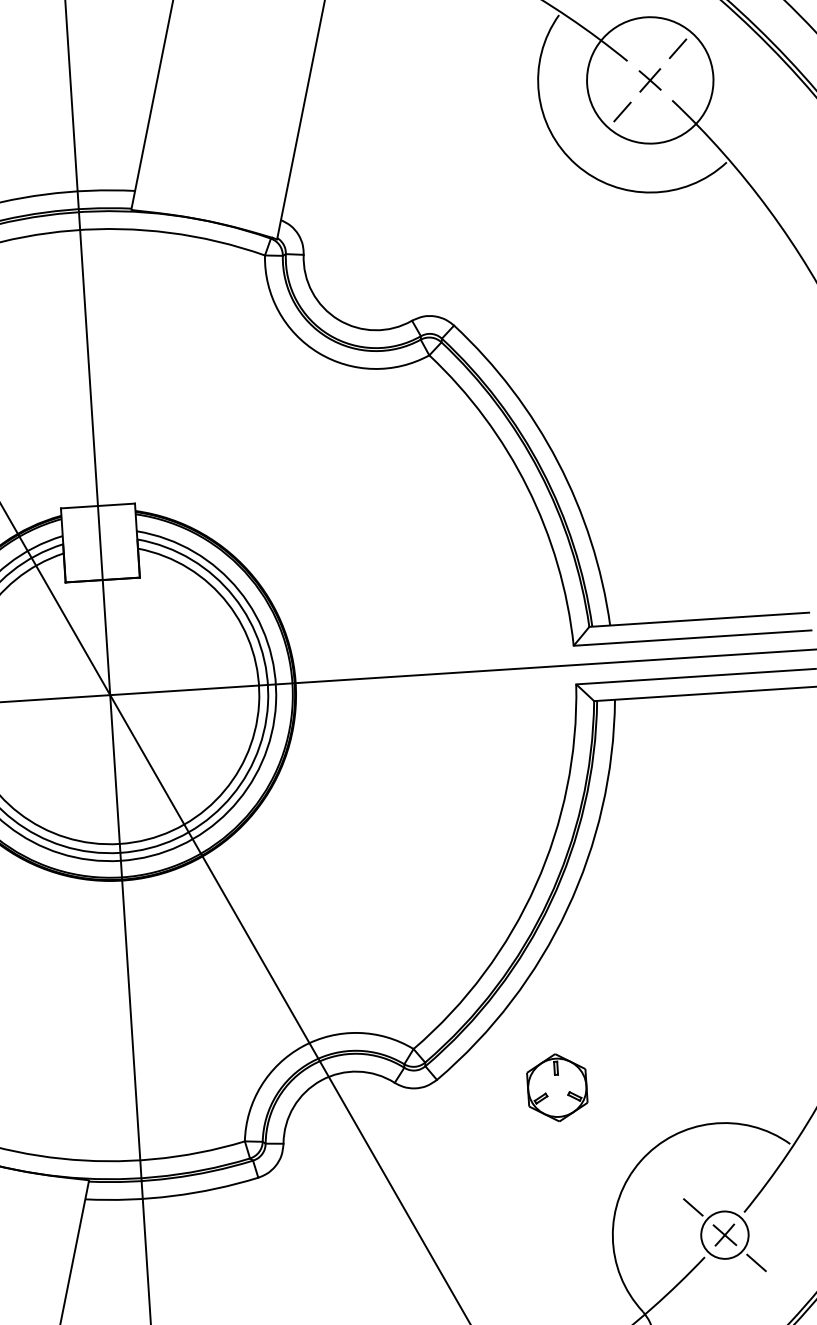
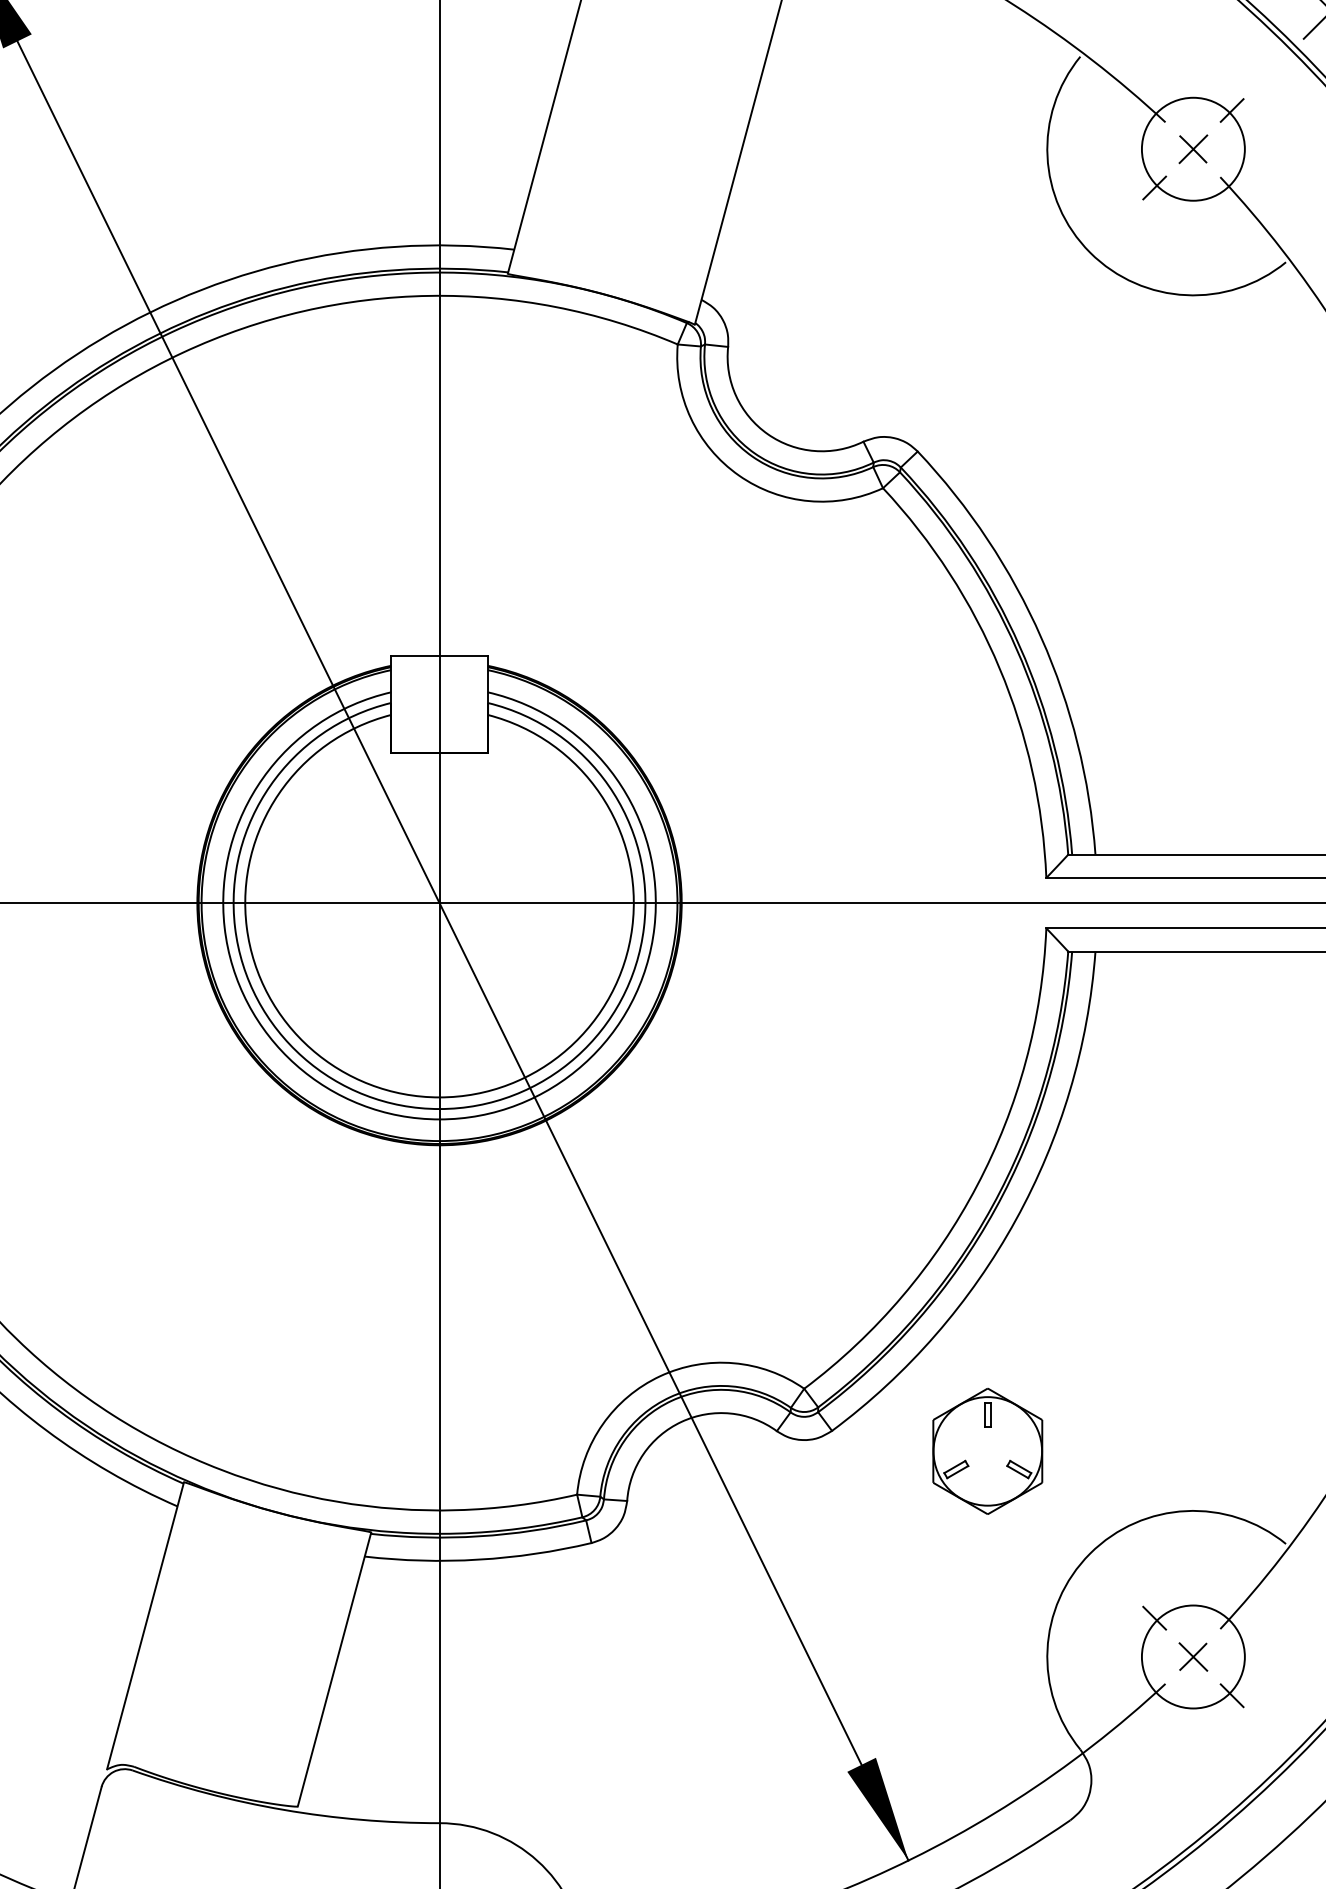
circle: (649, 79) -> (1192, 148), size x0.62
part: (557, 1087) -> (987, 1450), size x1.43
circle: (724, 1234) -> (1192, 1656), size x1.67

